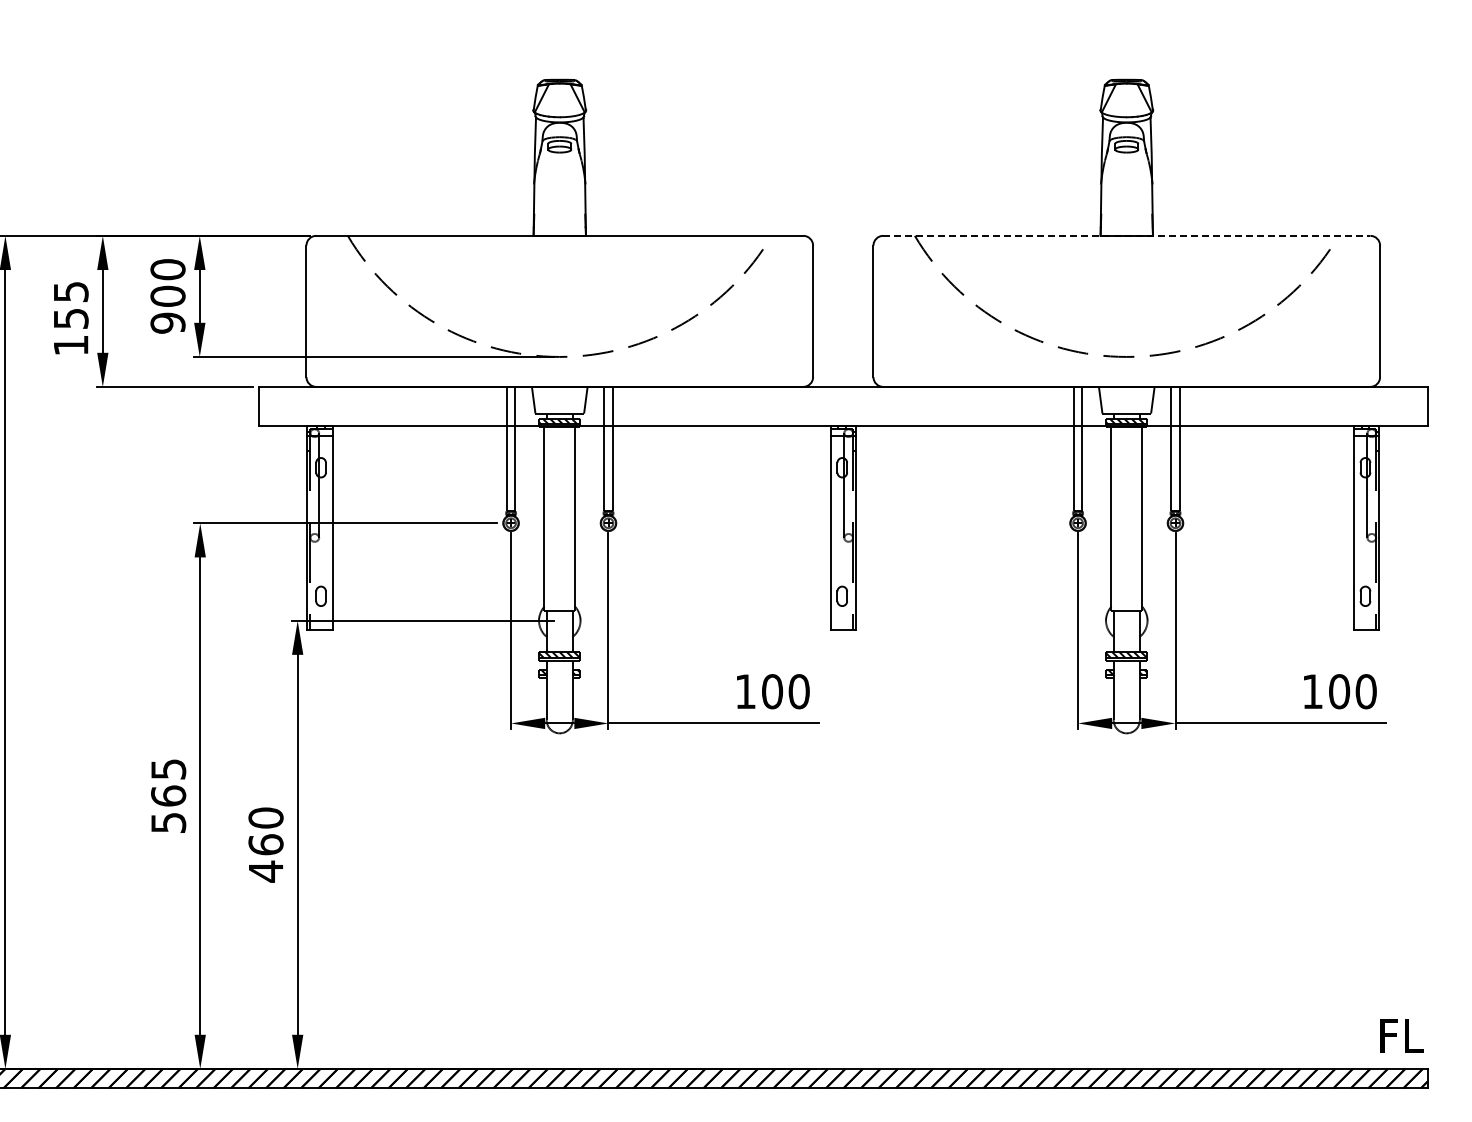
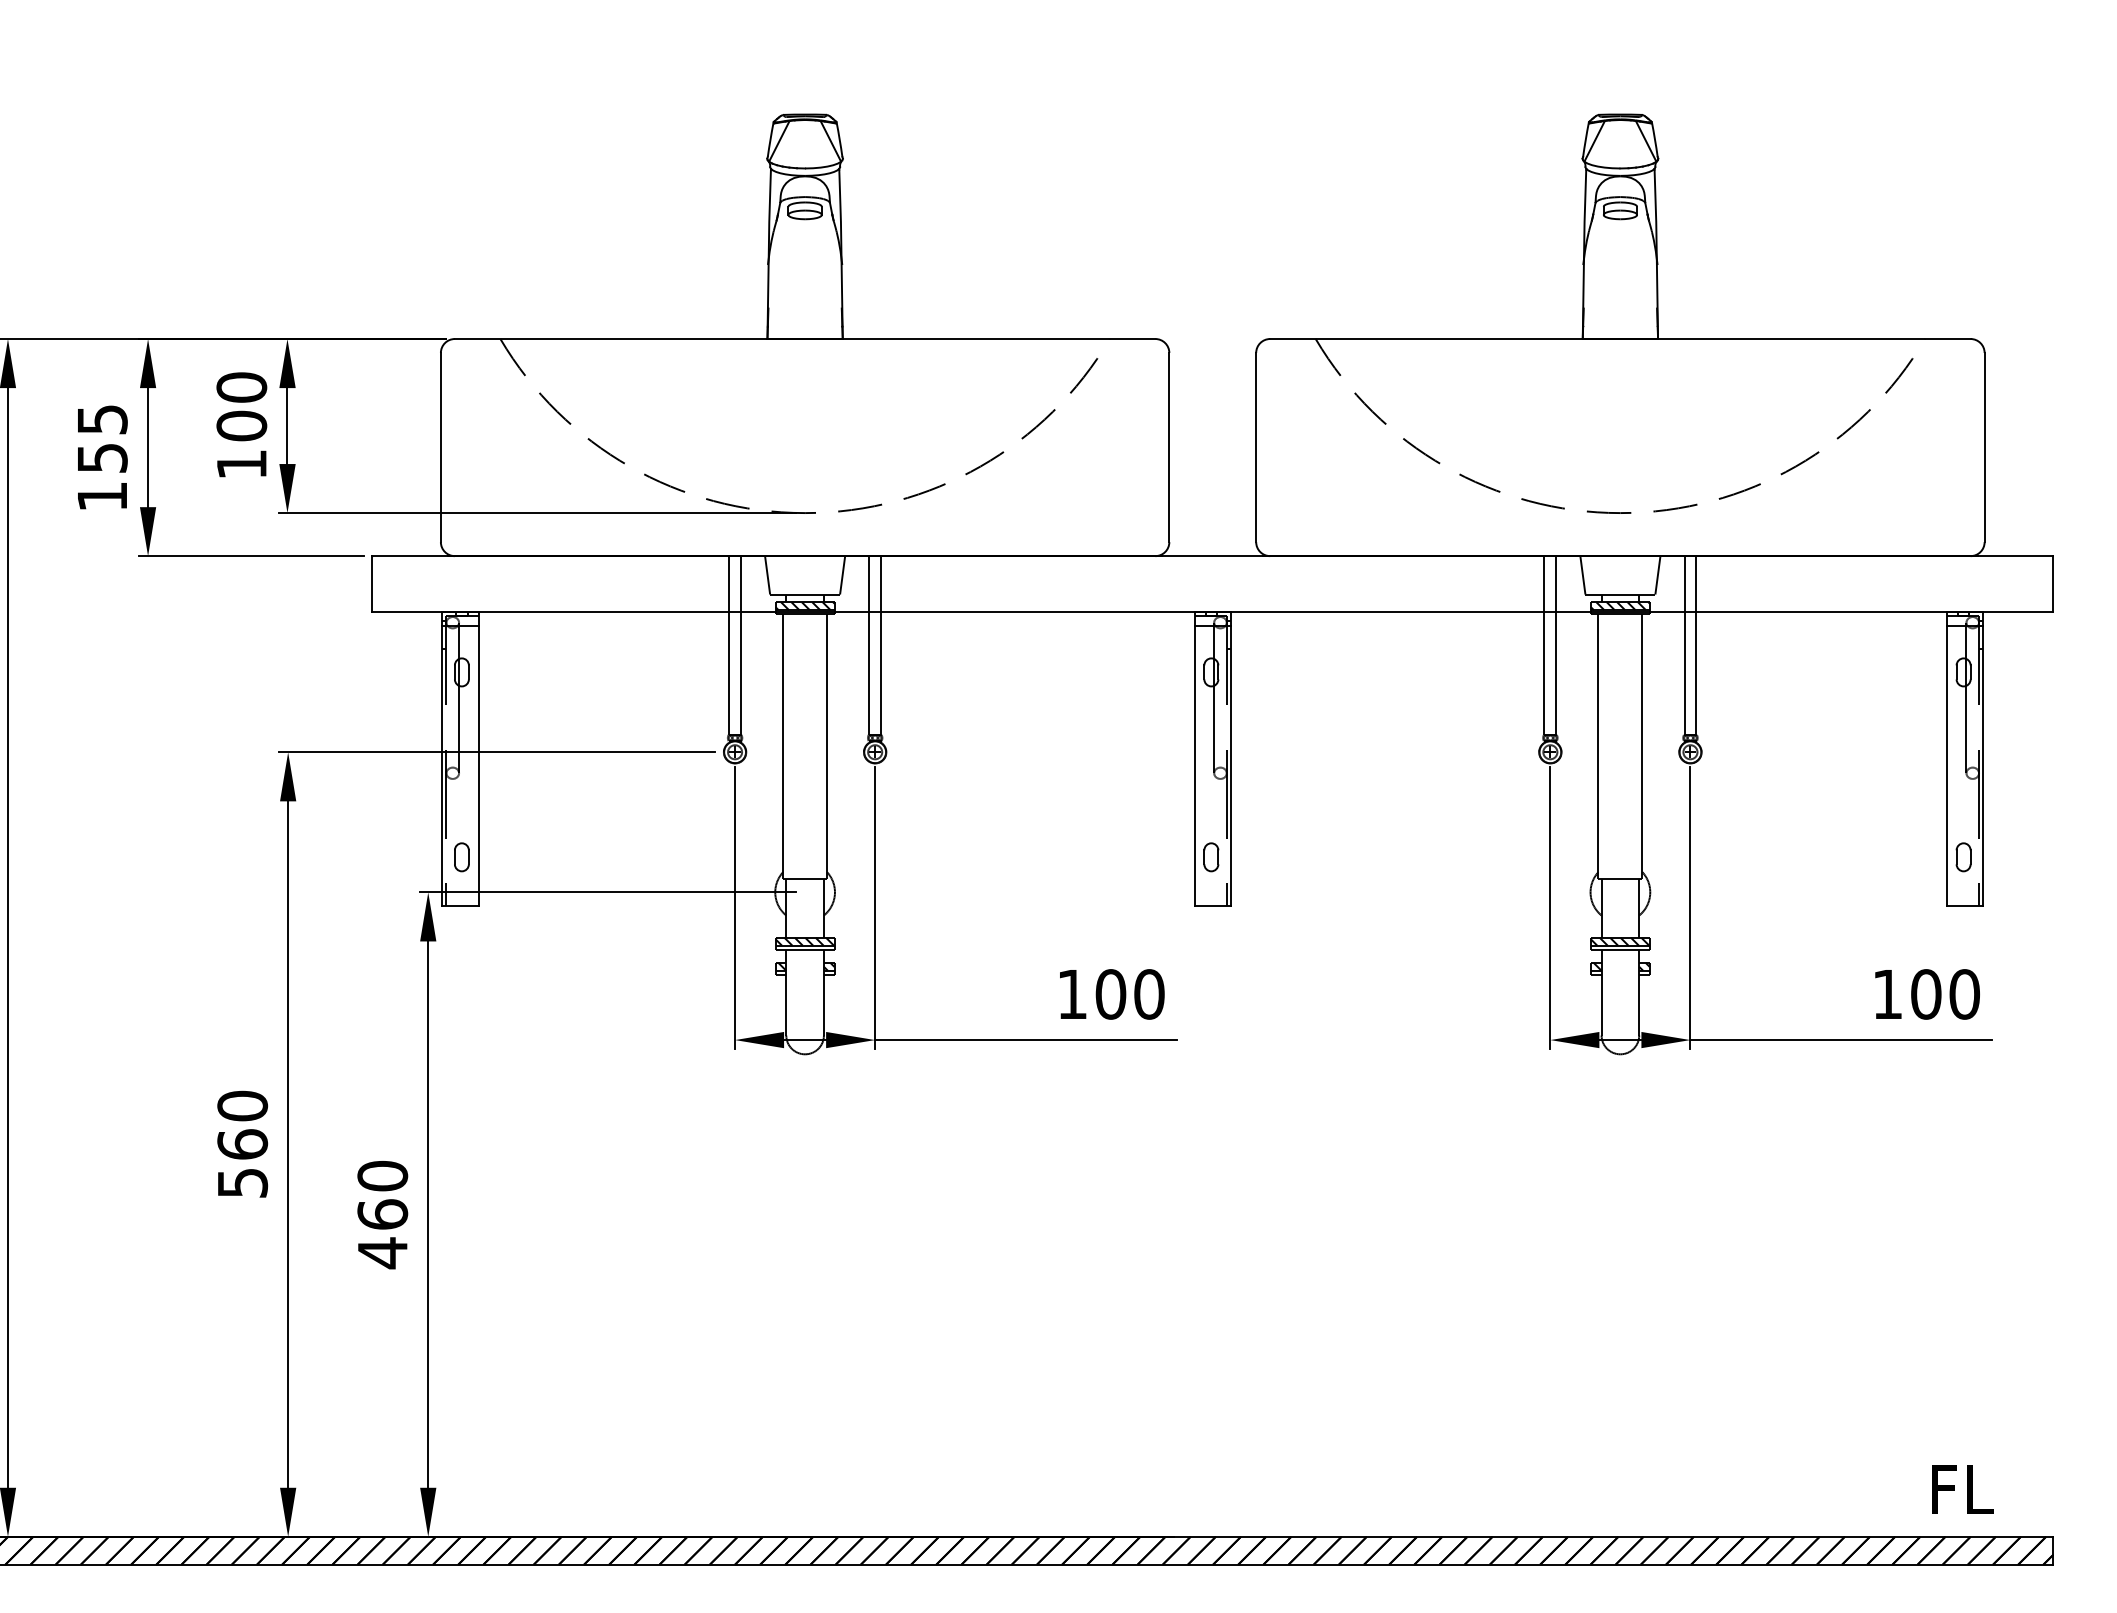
line: (1126, 235) -> (1619, 338), dashed -> solid
text: (167, 322) -> (241, 463), 900 -> 100
text: (168, 768) -> (242, 1104), 565 -> 560
text: (1401, 1035) -> (1962, 1488), moved

